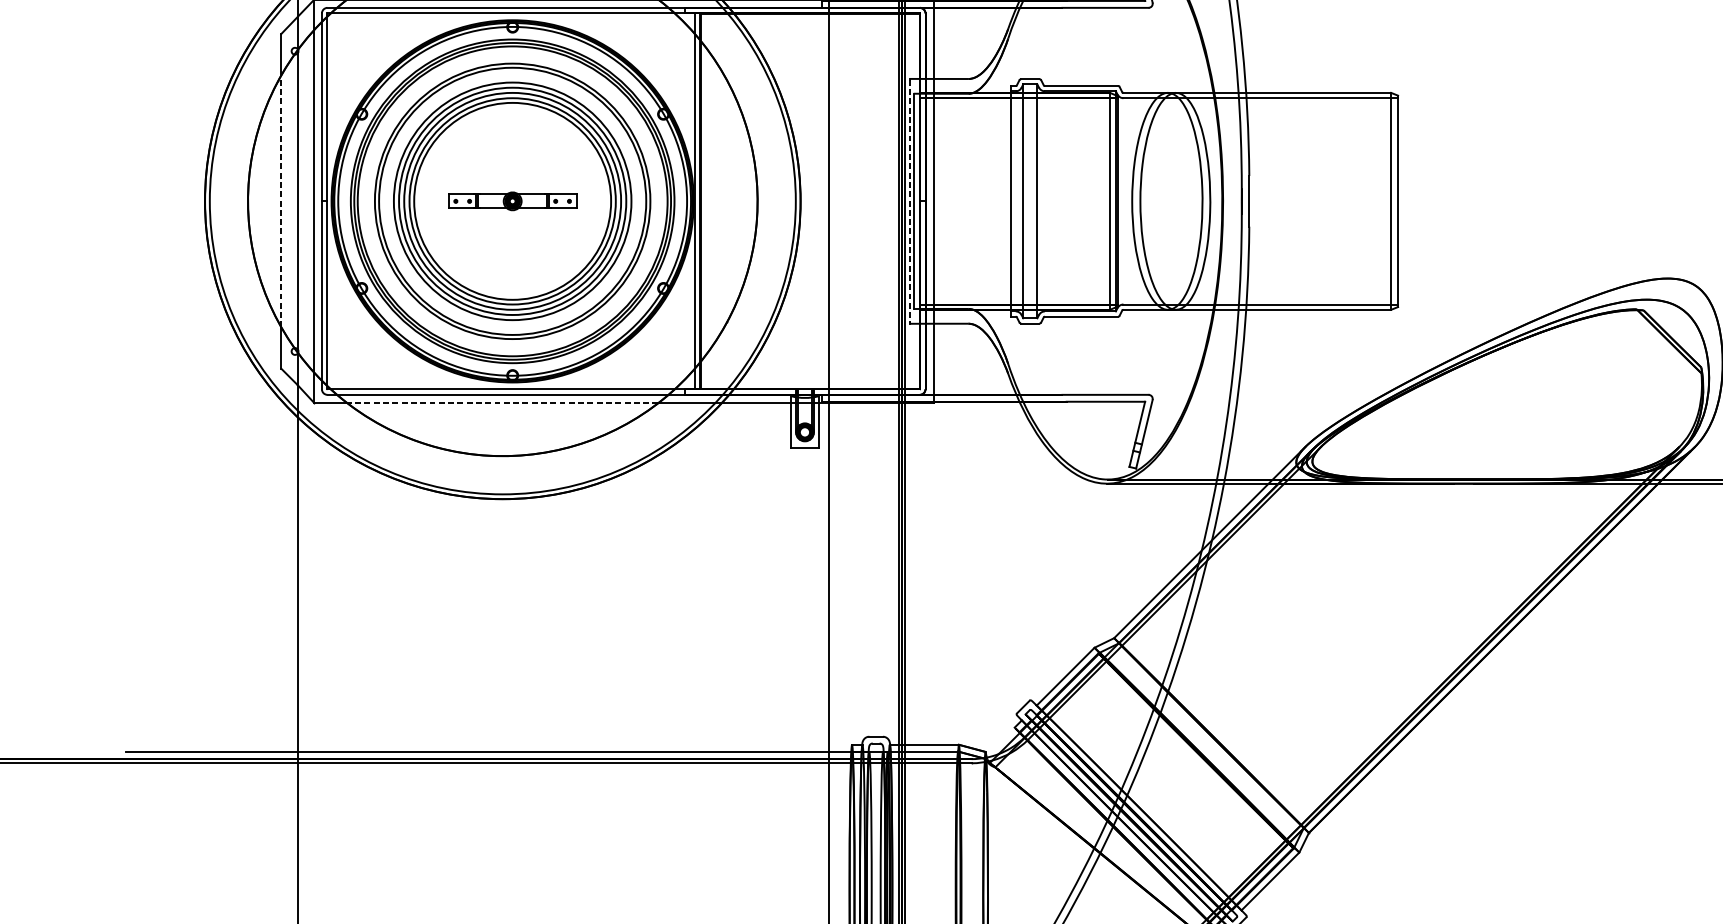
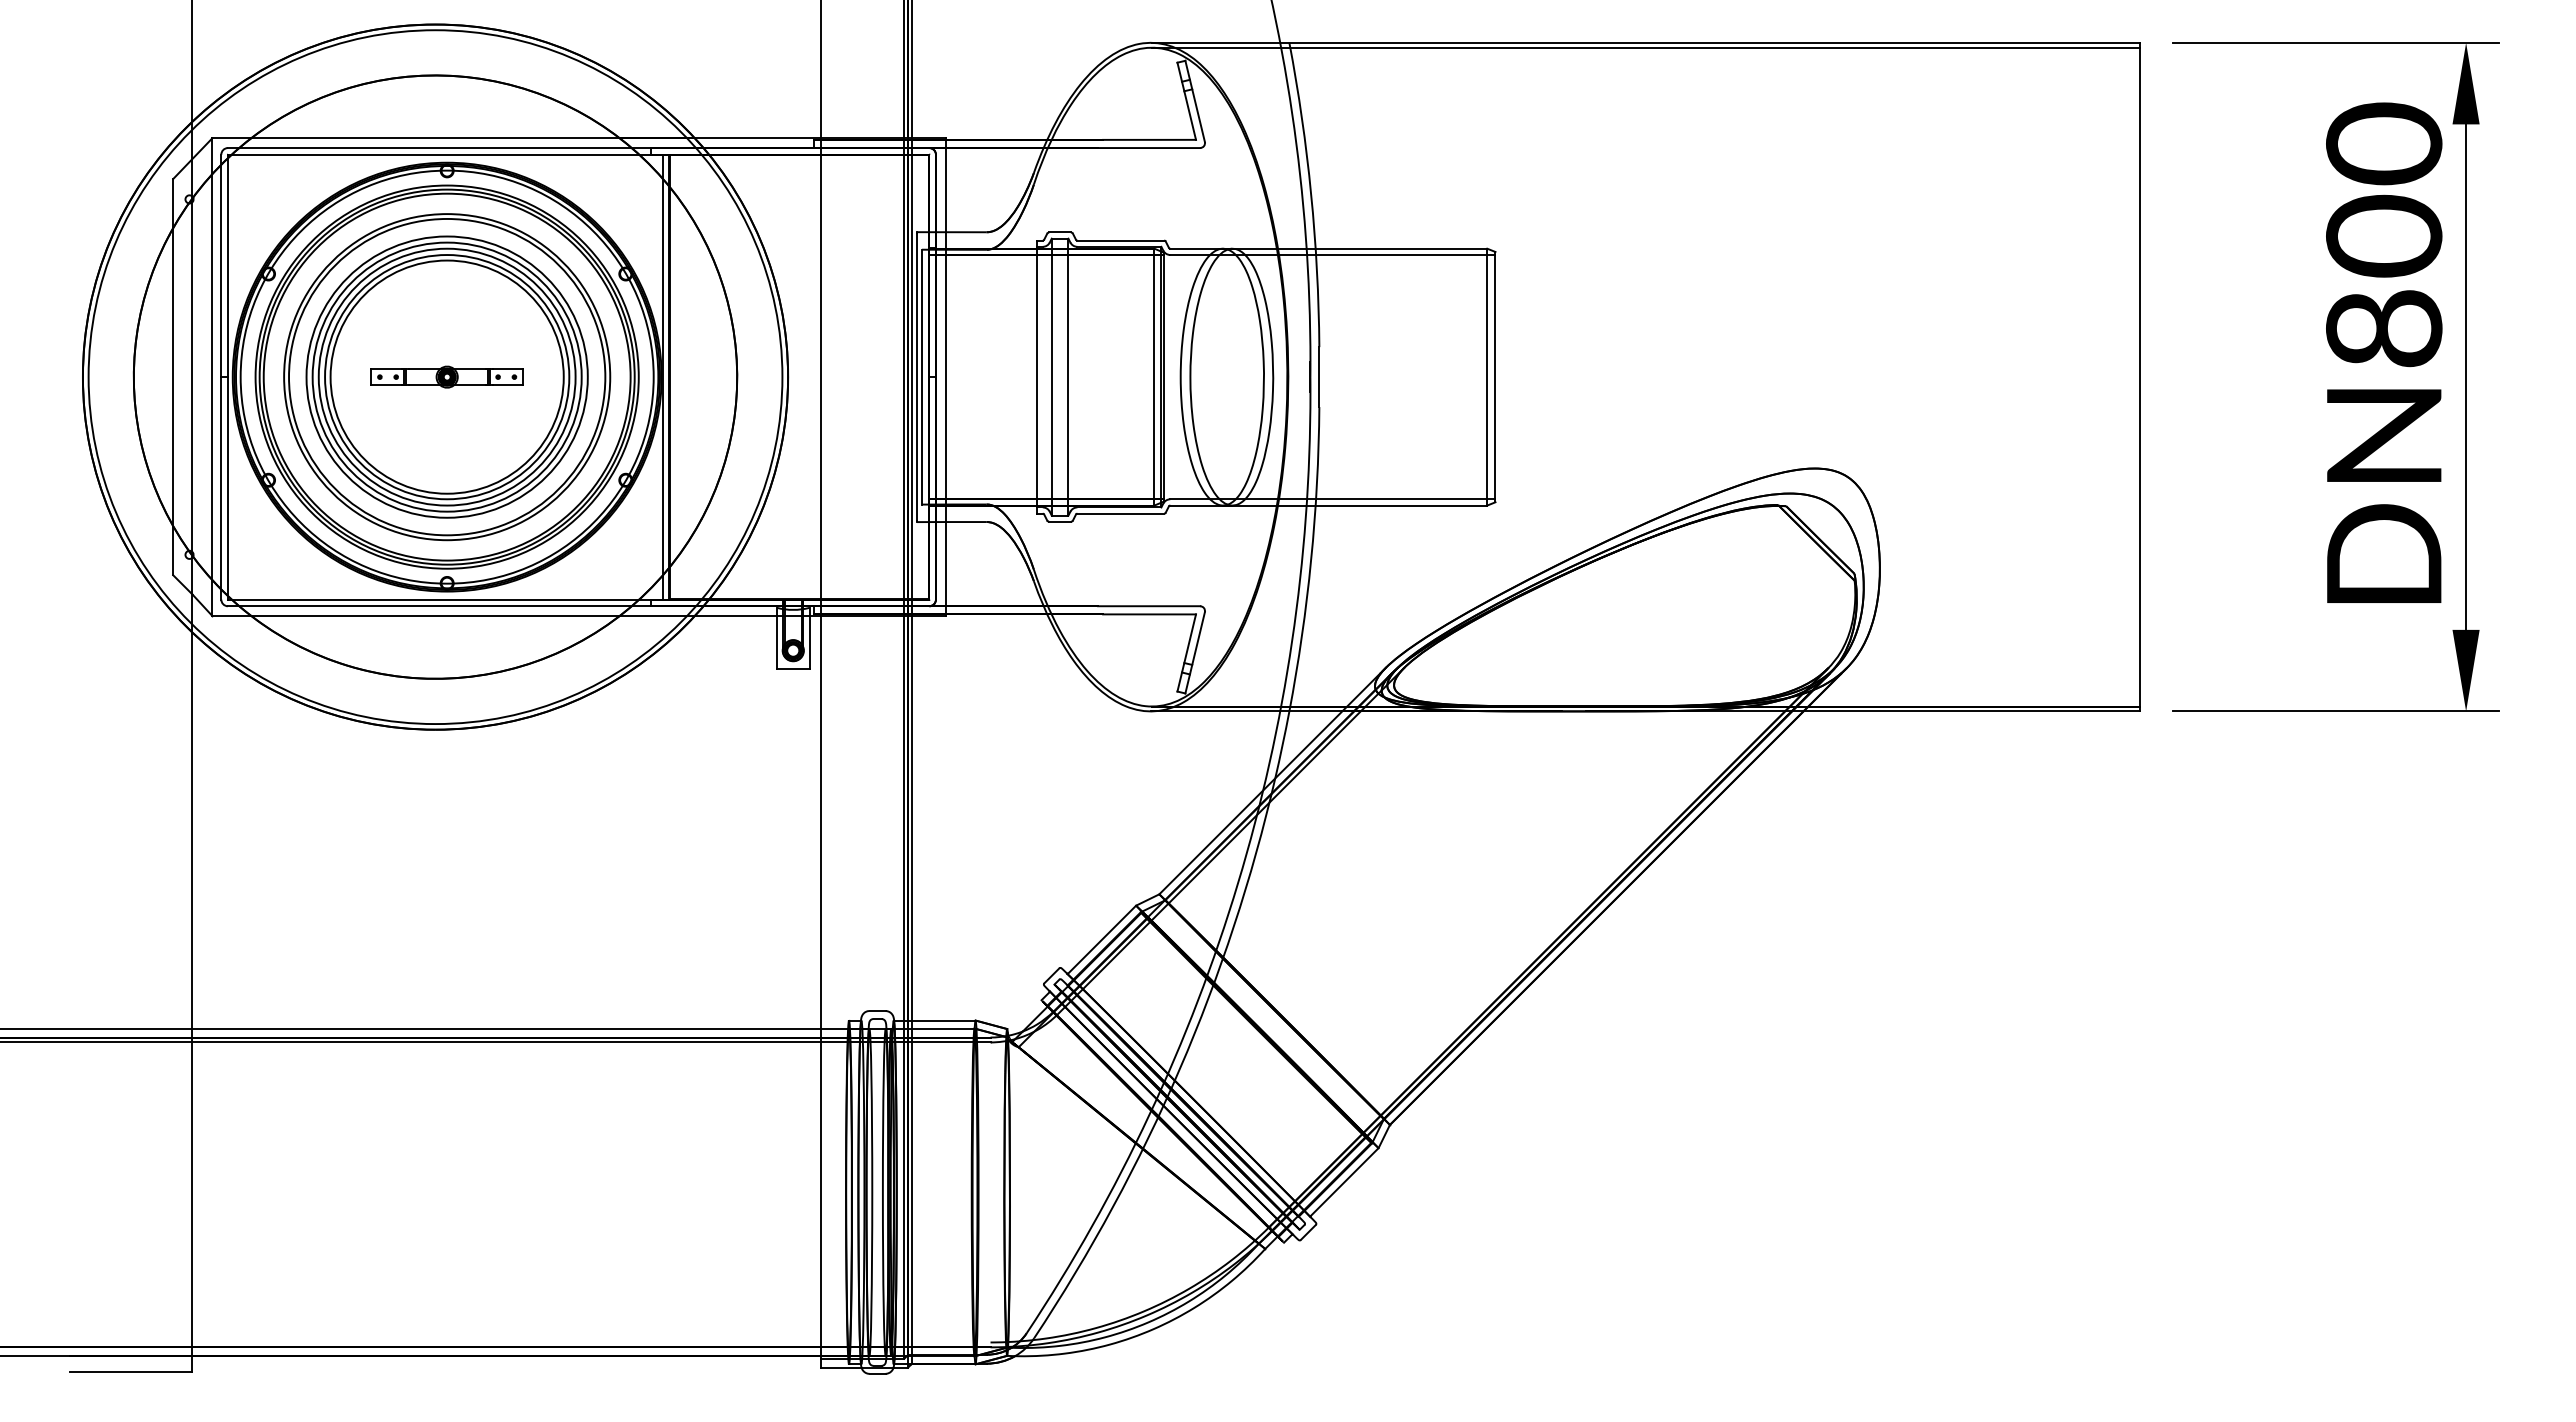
line: (281, 200) -> (173, 376), dashed -> solid
line: (909, 201) -> (917, 377), dashed -> solid
line: (501, 403) -> (434, 616), dashed -> solid

